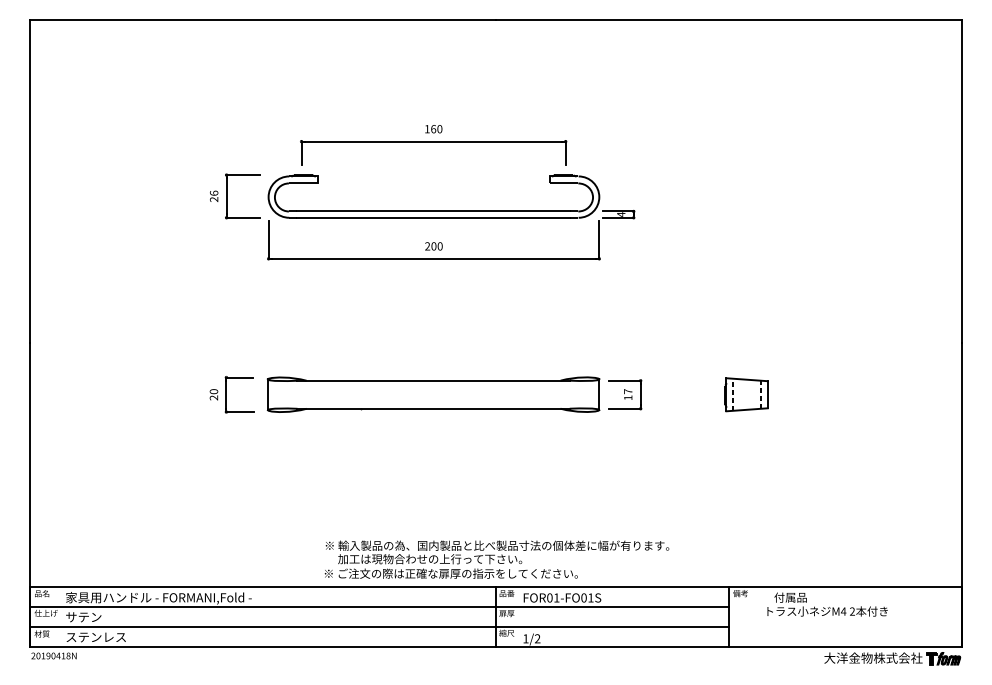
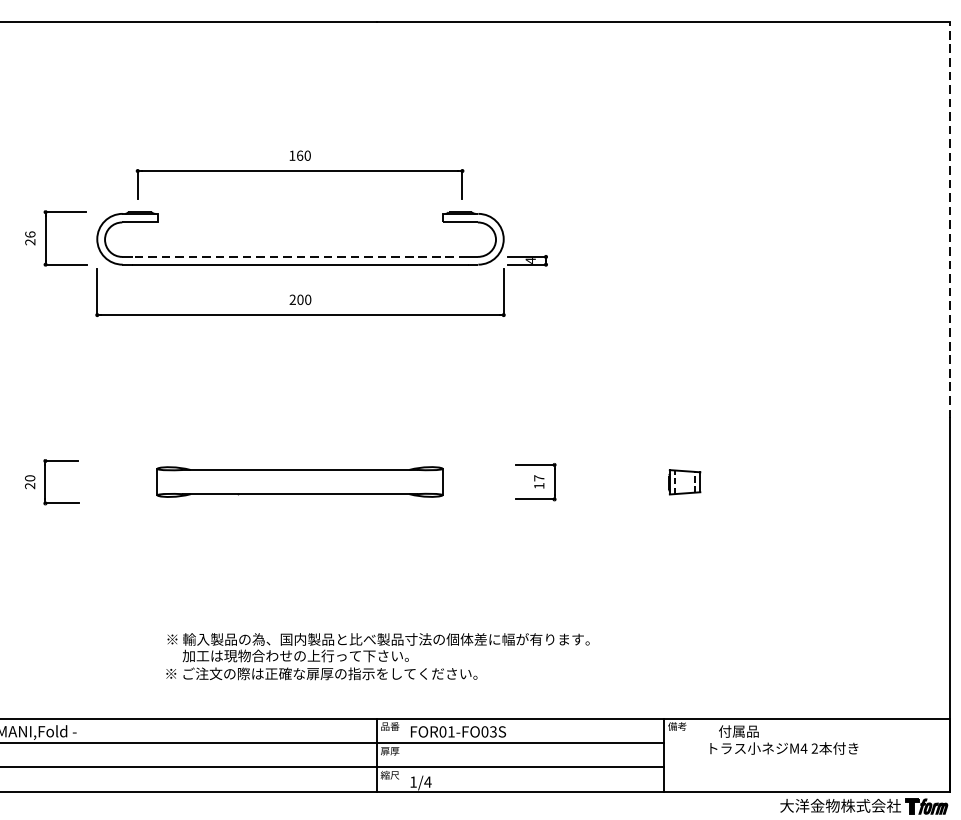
line: (962, 181) -> (950, 220), solid -> dashed
line: (433, 211) -> (299, 256), solid -> dashed
part: (433, 394) -> (299, 481), size x0.7
part: (746, 394) -> (684, 481), size x0.6
text: (496, 559) -> (377, 656), moved
text: (590, 597) -> (492, 731), FOR01-FO01S -> FOR01-FO03S
text: (537, 638) -> (427, 781), 1/2 -> 1/4

